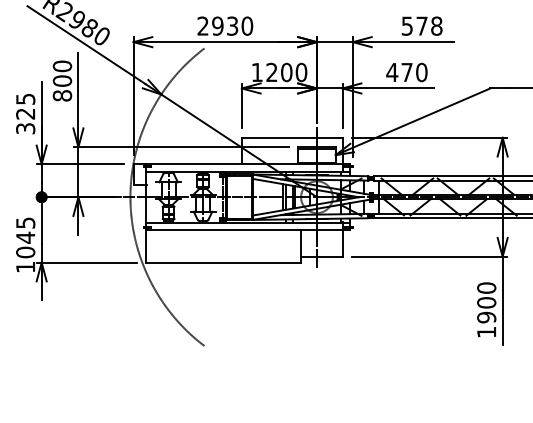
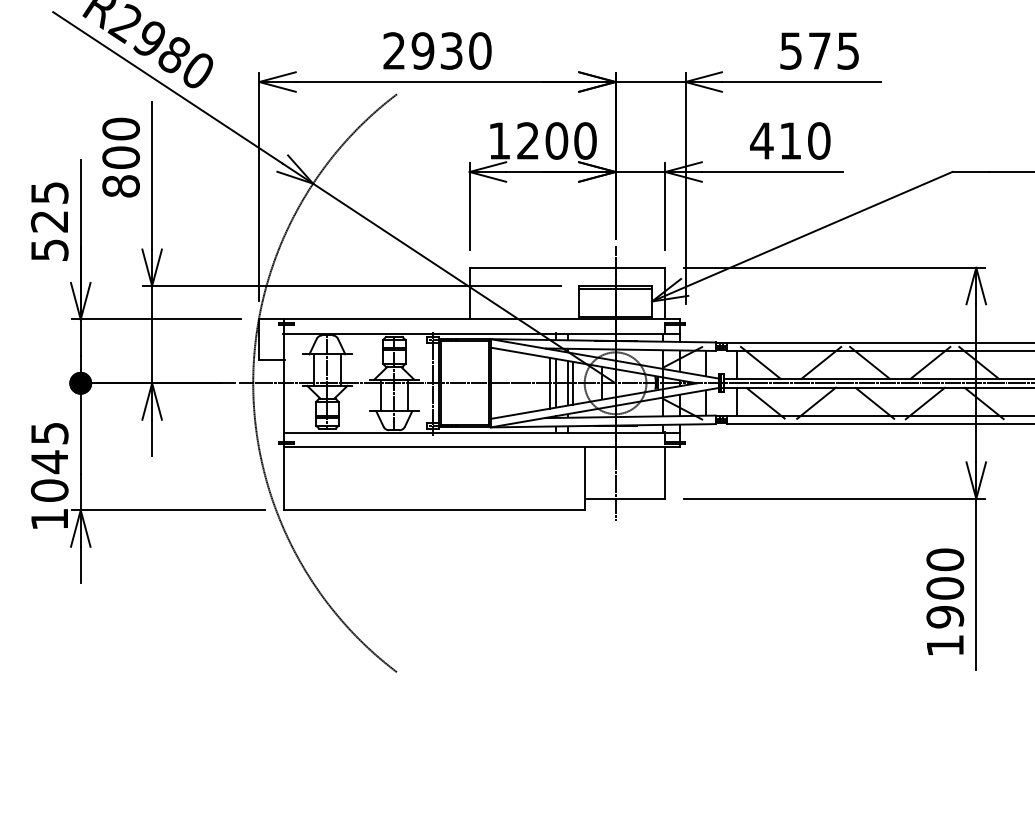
text: (436, 25) -> (847, 49), 578 -> 575
text: (406, 72) -> (789, 140), 470 -> 410
text: (25, 128) -> (49, 249), 325 -> 525

